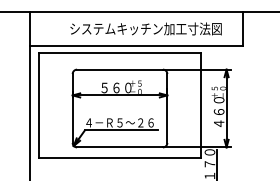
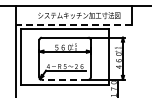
line: (137, 45) -> (74, 24), solid -> dashed
line: (118, 146) -> (64, 79), solid -> dashed

